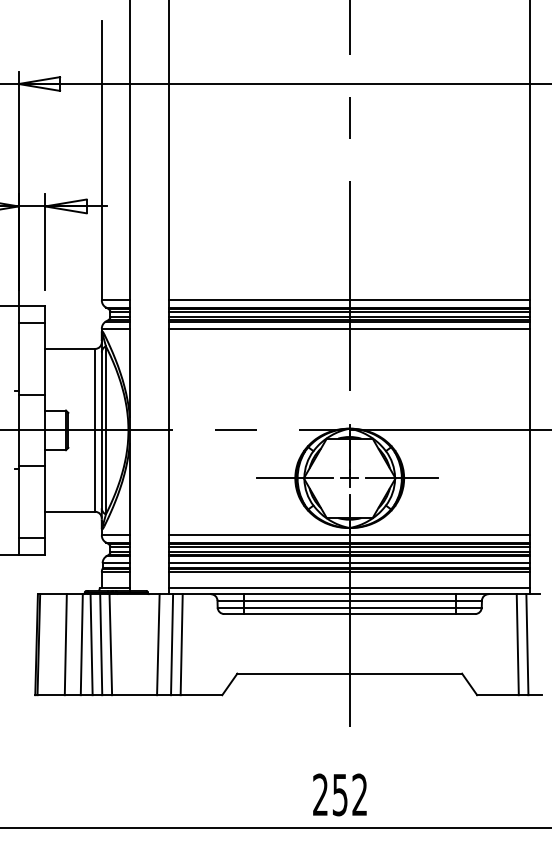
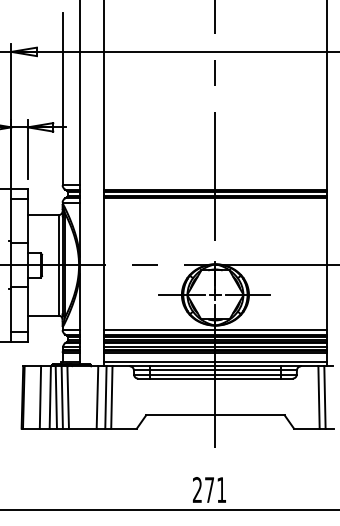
line: (349, 300) -> (215, 185), removed
line: (349, 328) -> (215, 202), removed
text: (349, 795) -> (215, 490), 252 -> 271

